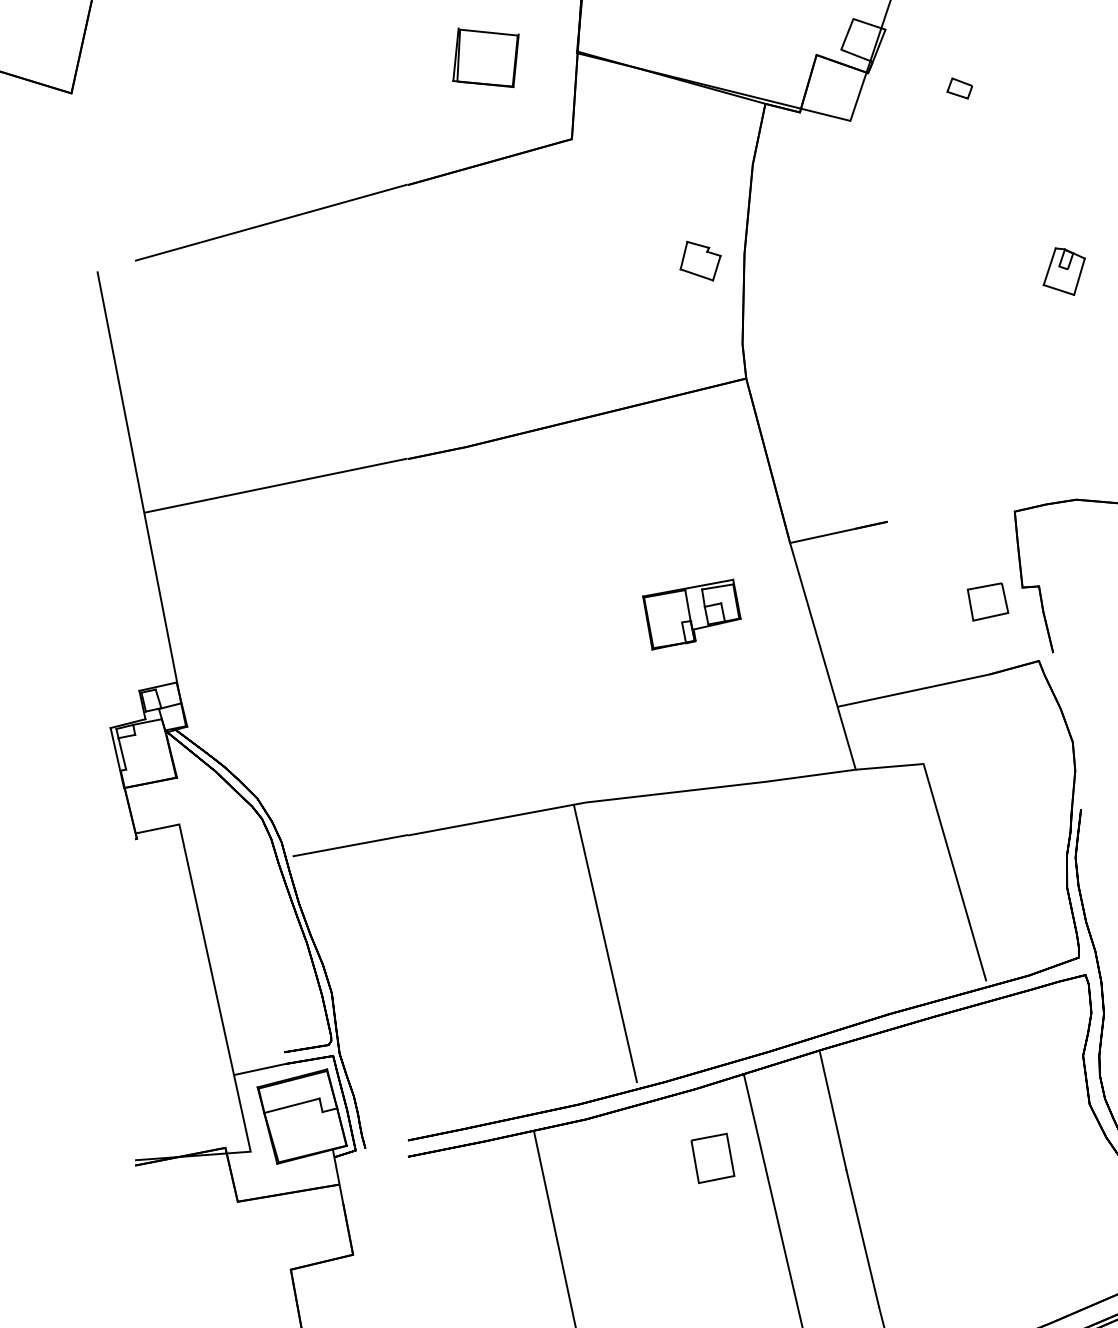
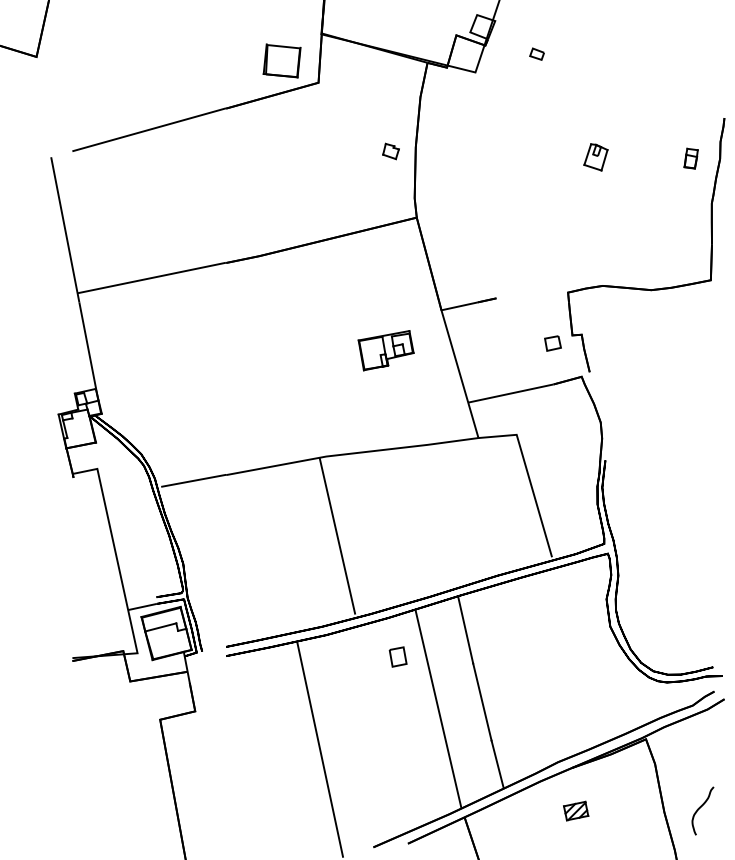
part: (484, 57) -> (281, 60), moved
part: (699, 261) -> (390, 151), size x0.7
part: (987, 601) -> (552, 343), size x0.7
part: (713, 1157) -> (398, 656), size x0.7

